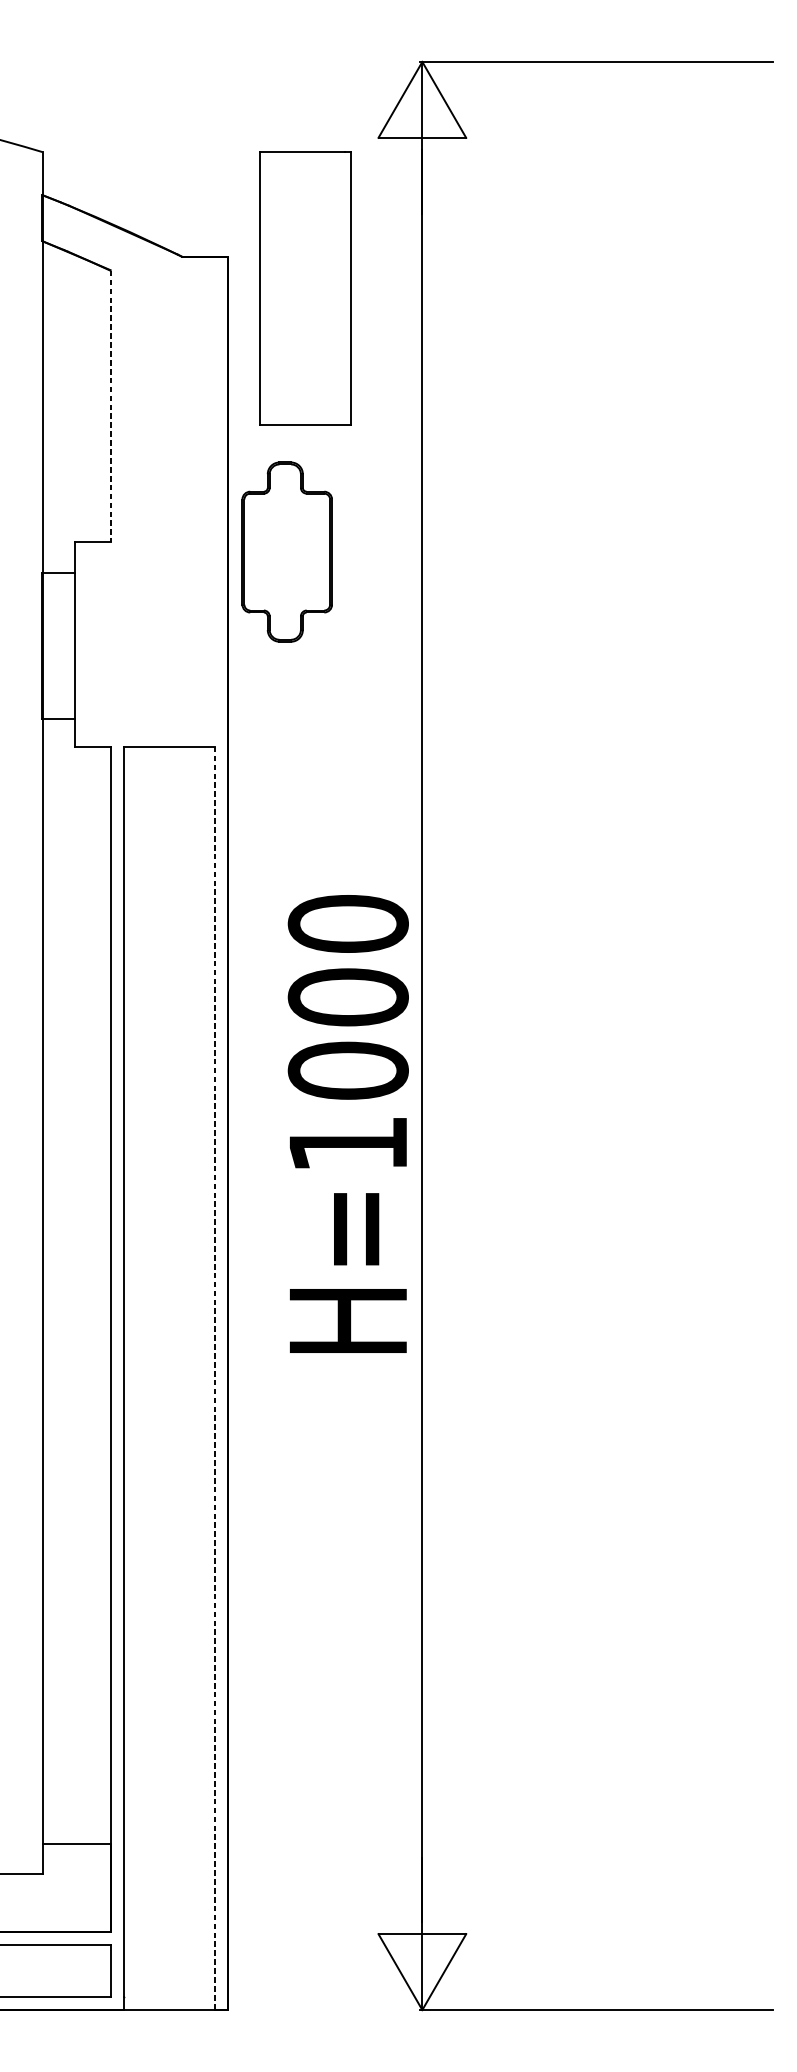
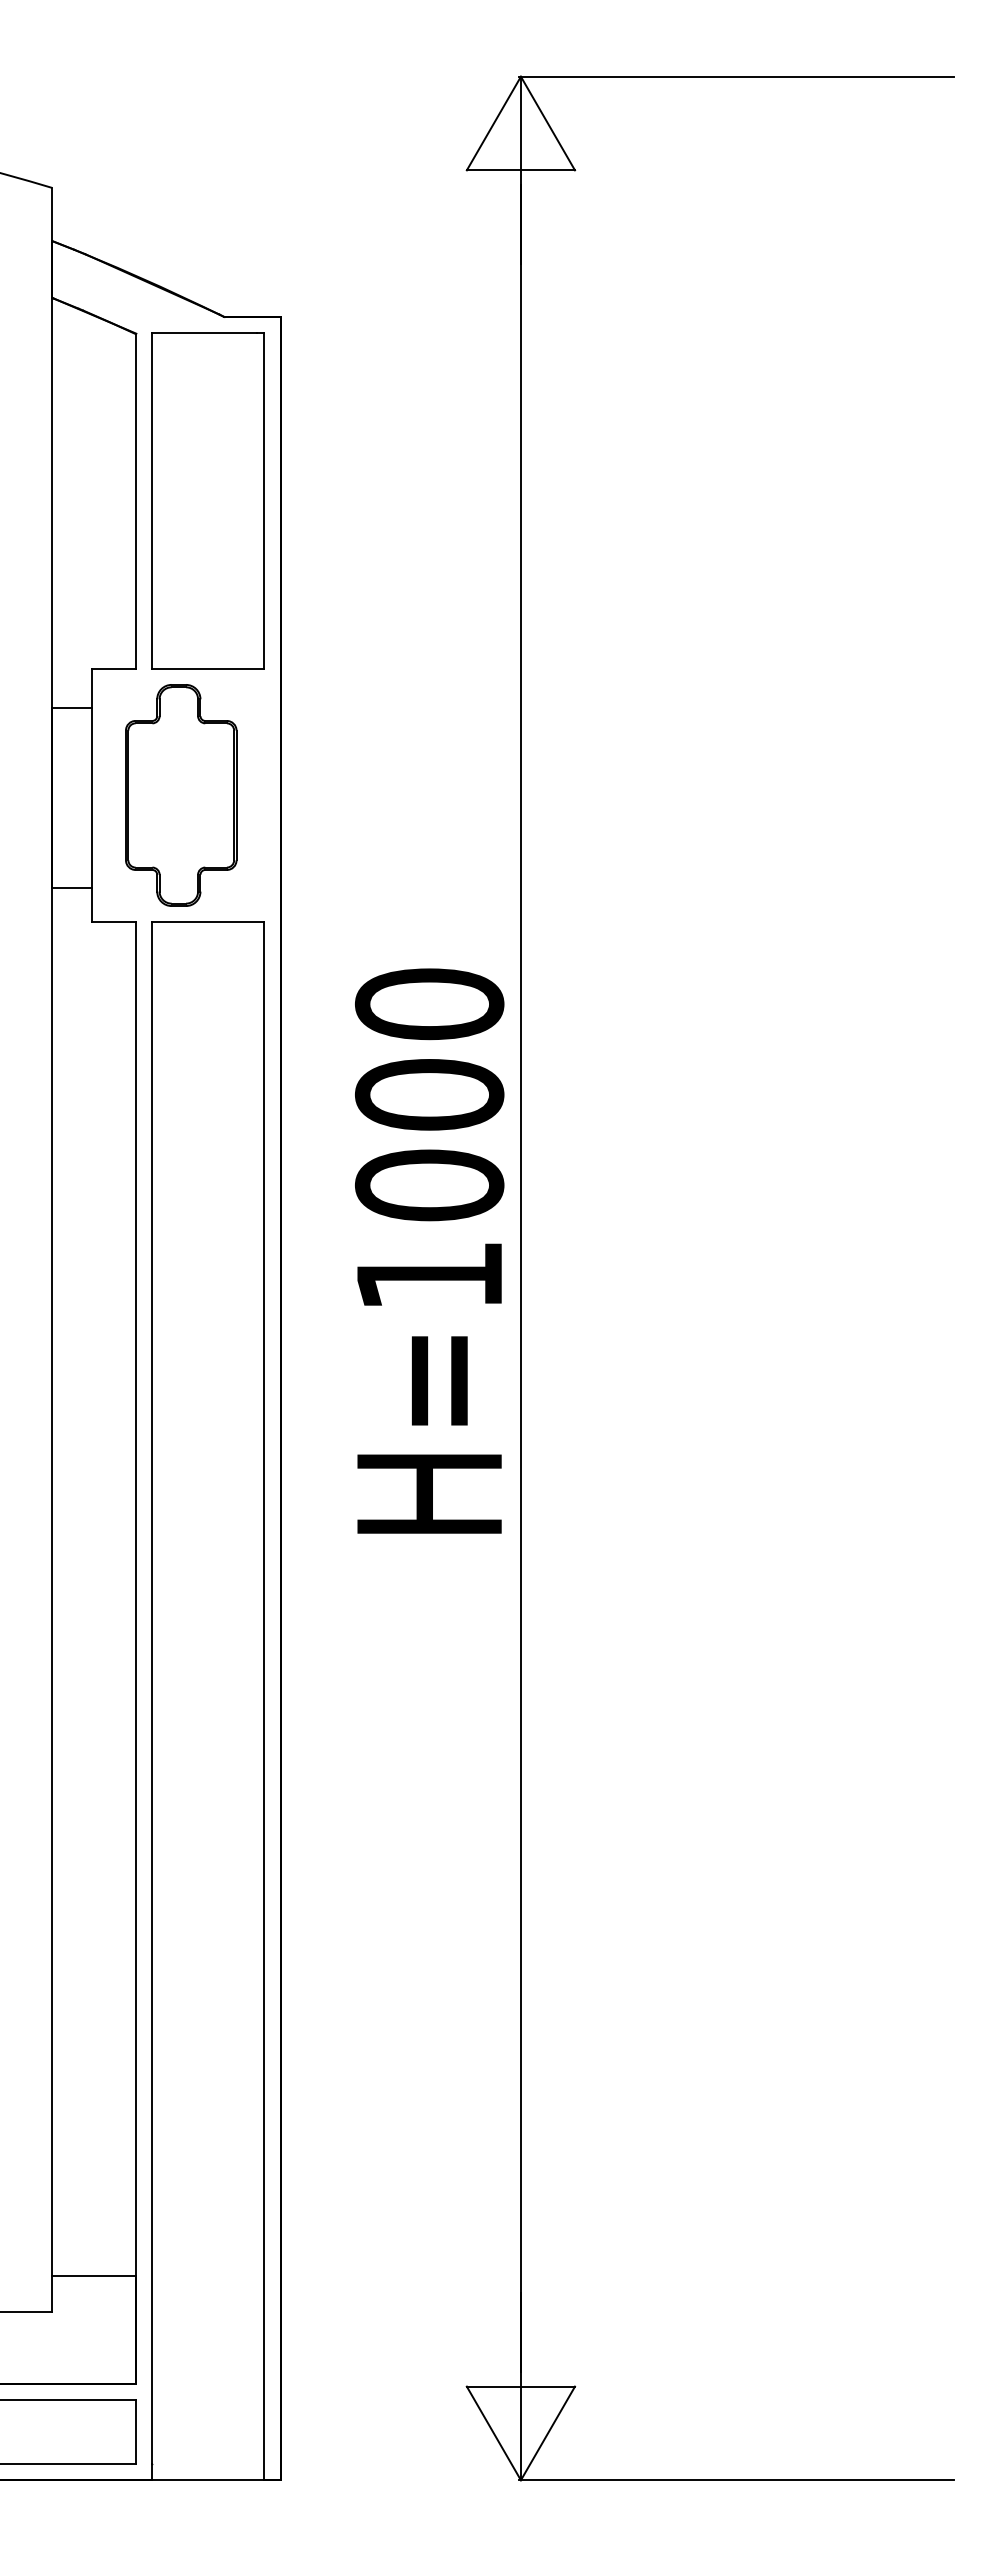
part: (304, 287) -> (207, 500), moved
line: (110, 407) -> (136, 502), dashed -> solid
part: (287, 552) -> (181, 795), moved
text: (348, 1123) -> (429, 1250), moved
line: (214, 1378) -> (264, 1701), dashed -> solid

